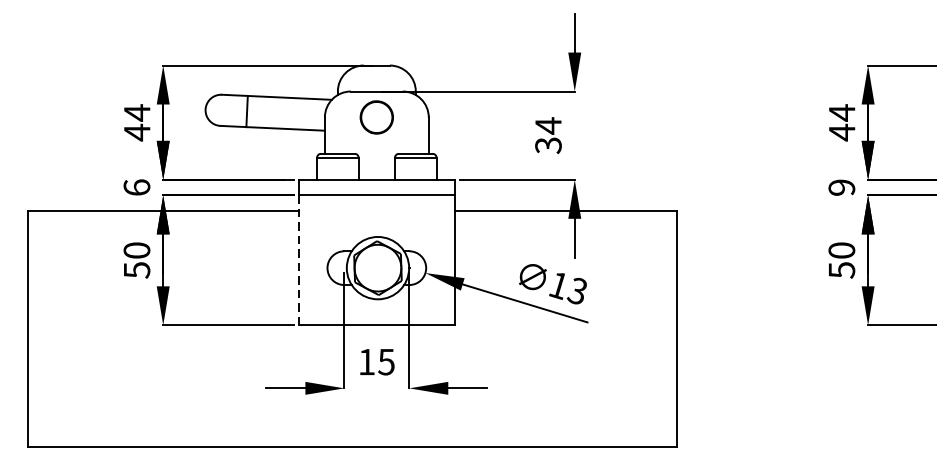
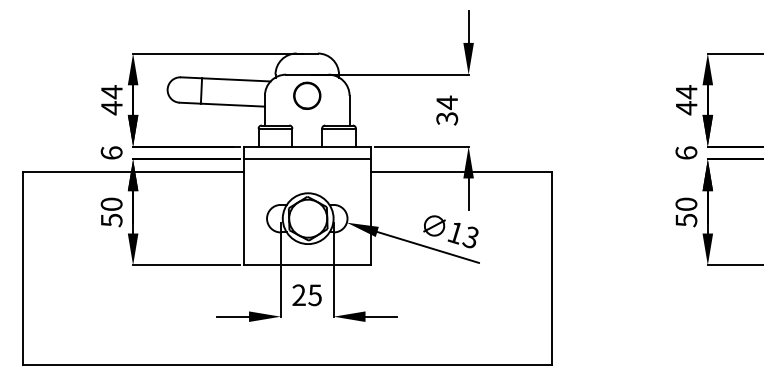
text: (841, 186) -> (686, 152), 9 -> 6
line: (298, 260) -> (243, 212), dashed -> solid
text: (366, 361) -> (298, 294), 15 -> 25

